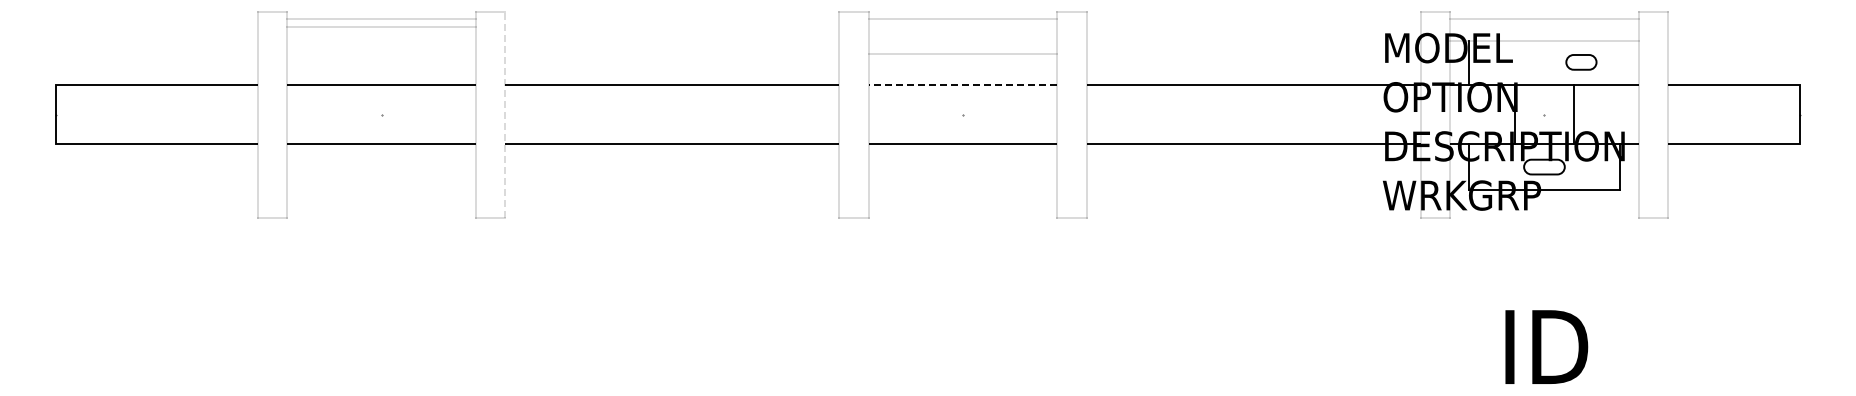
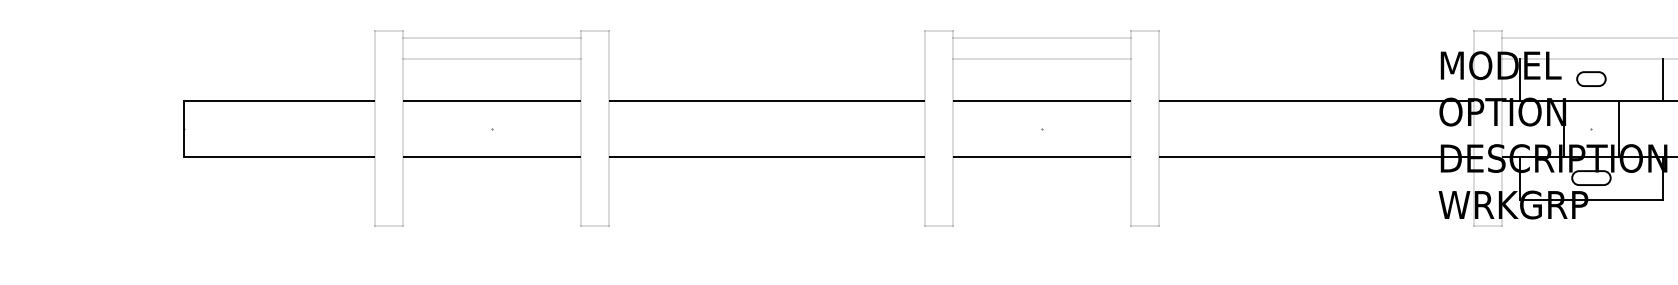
line: (381, 27) -> (492, 59), moved
line: (962, 54) -> (1041, 59), moved
part: (1581, 62) -> (1591, 79), moved
line: (1620, 63) -> (1663, 80), added
line: (962, 85) -> (1041, 100), dashed -> solid
line: (505, 114) -> (609, 128), dashed -> solid

